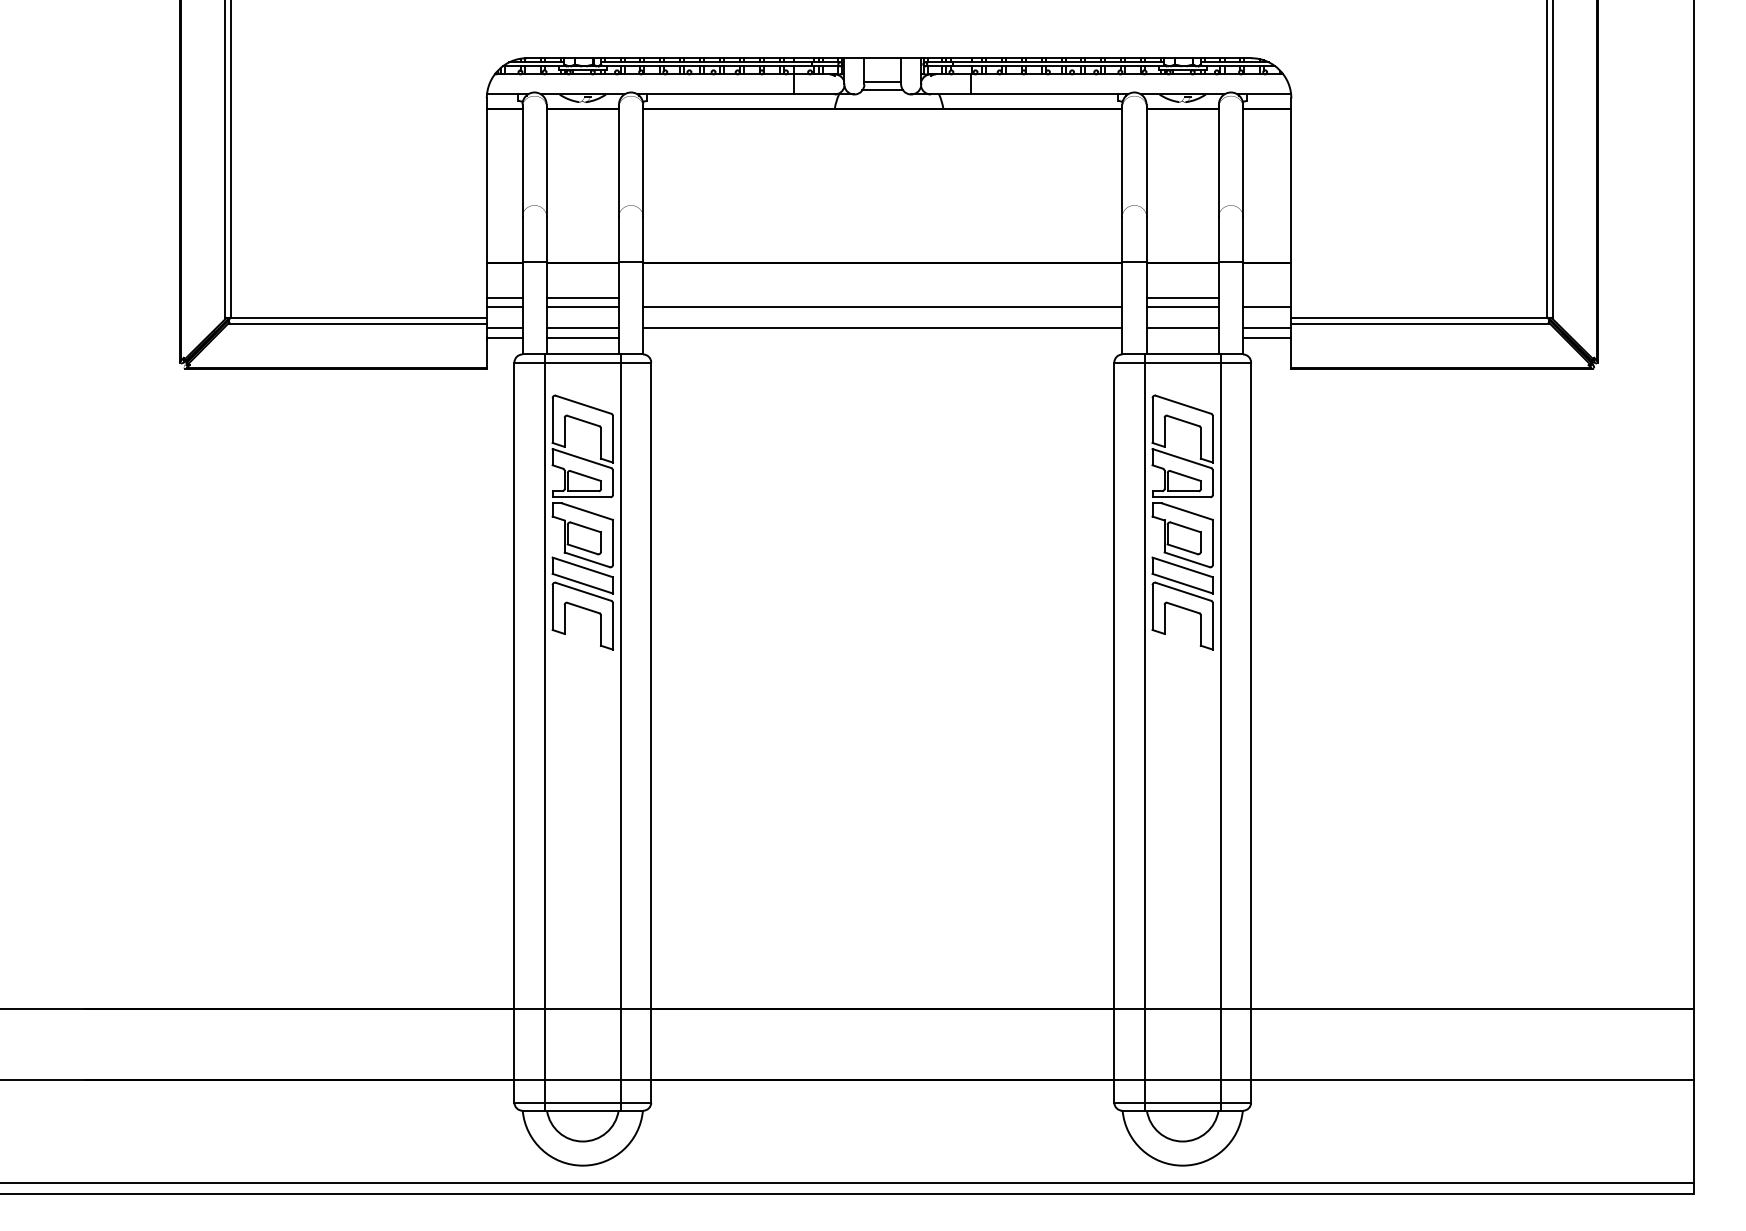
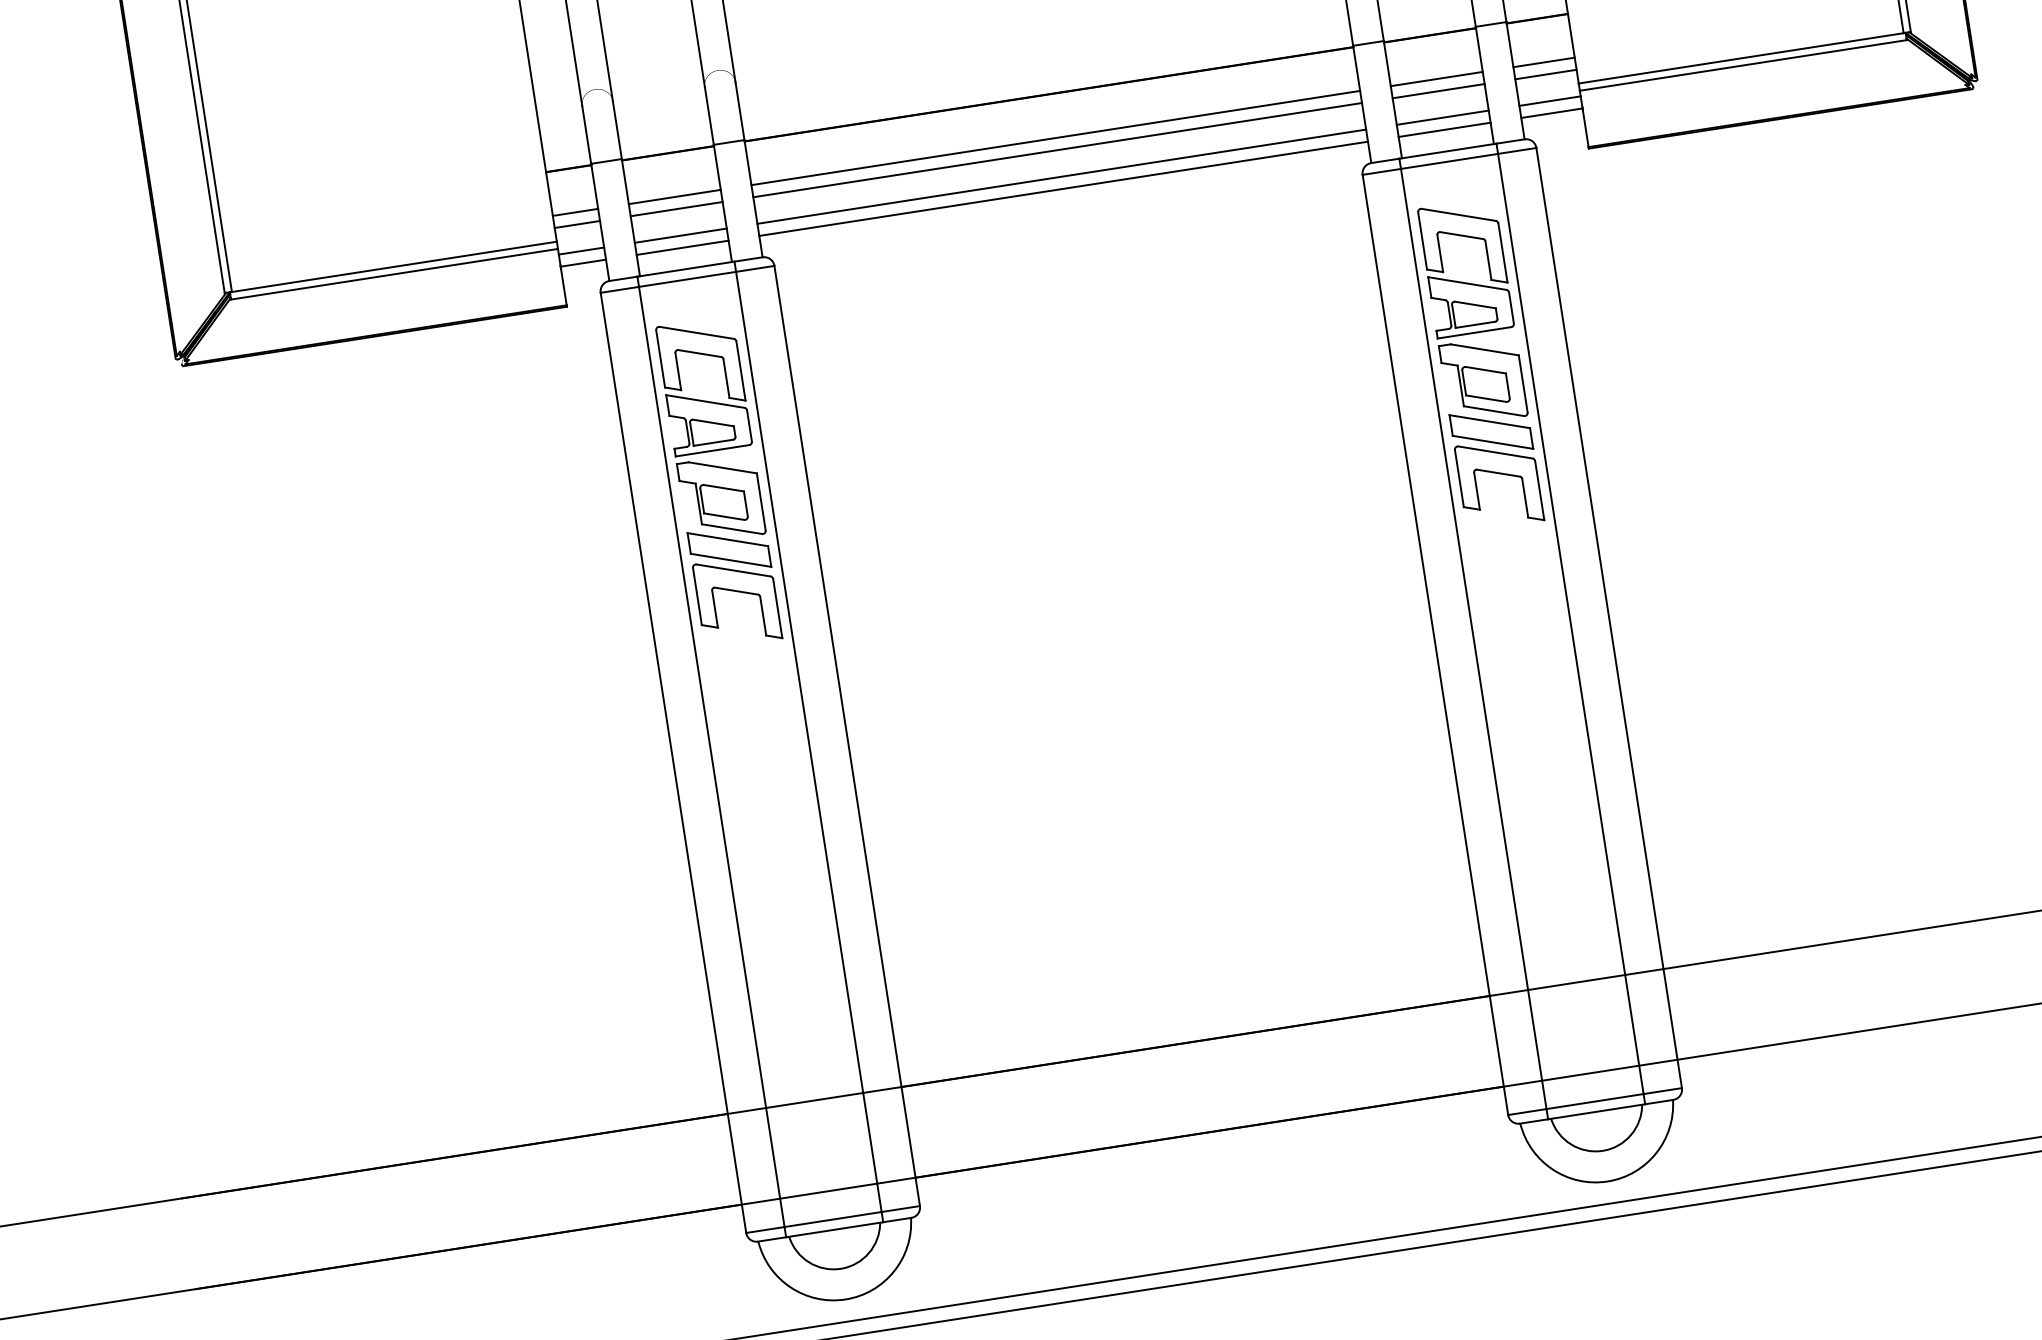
line: (882, 297) -> (1055, 137), added
line: (1267, 297) -> (1544, 62), added
line: (882, 337) -> (1063, 188), added
line: (1182, 337) -> (1444, 129), added

